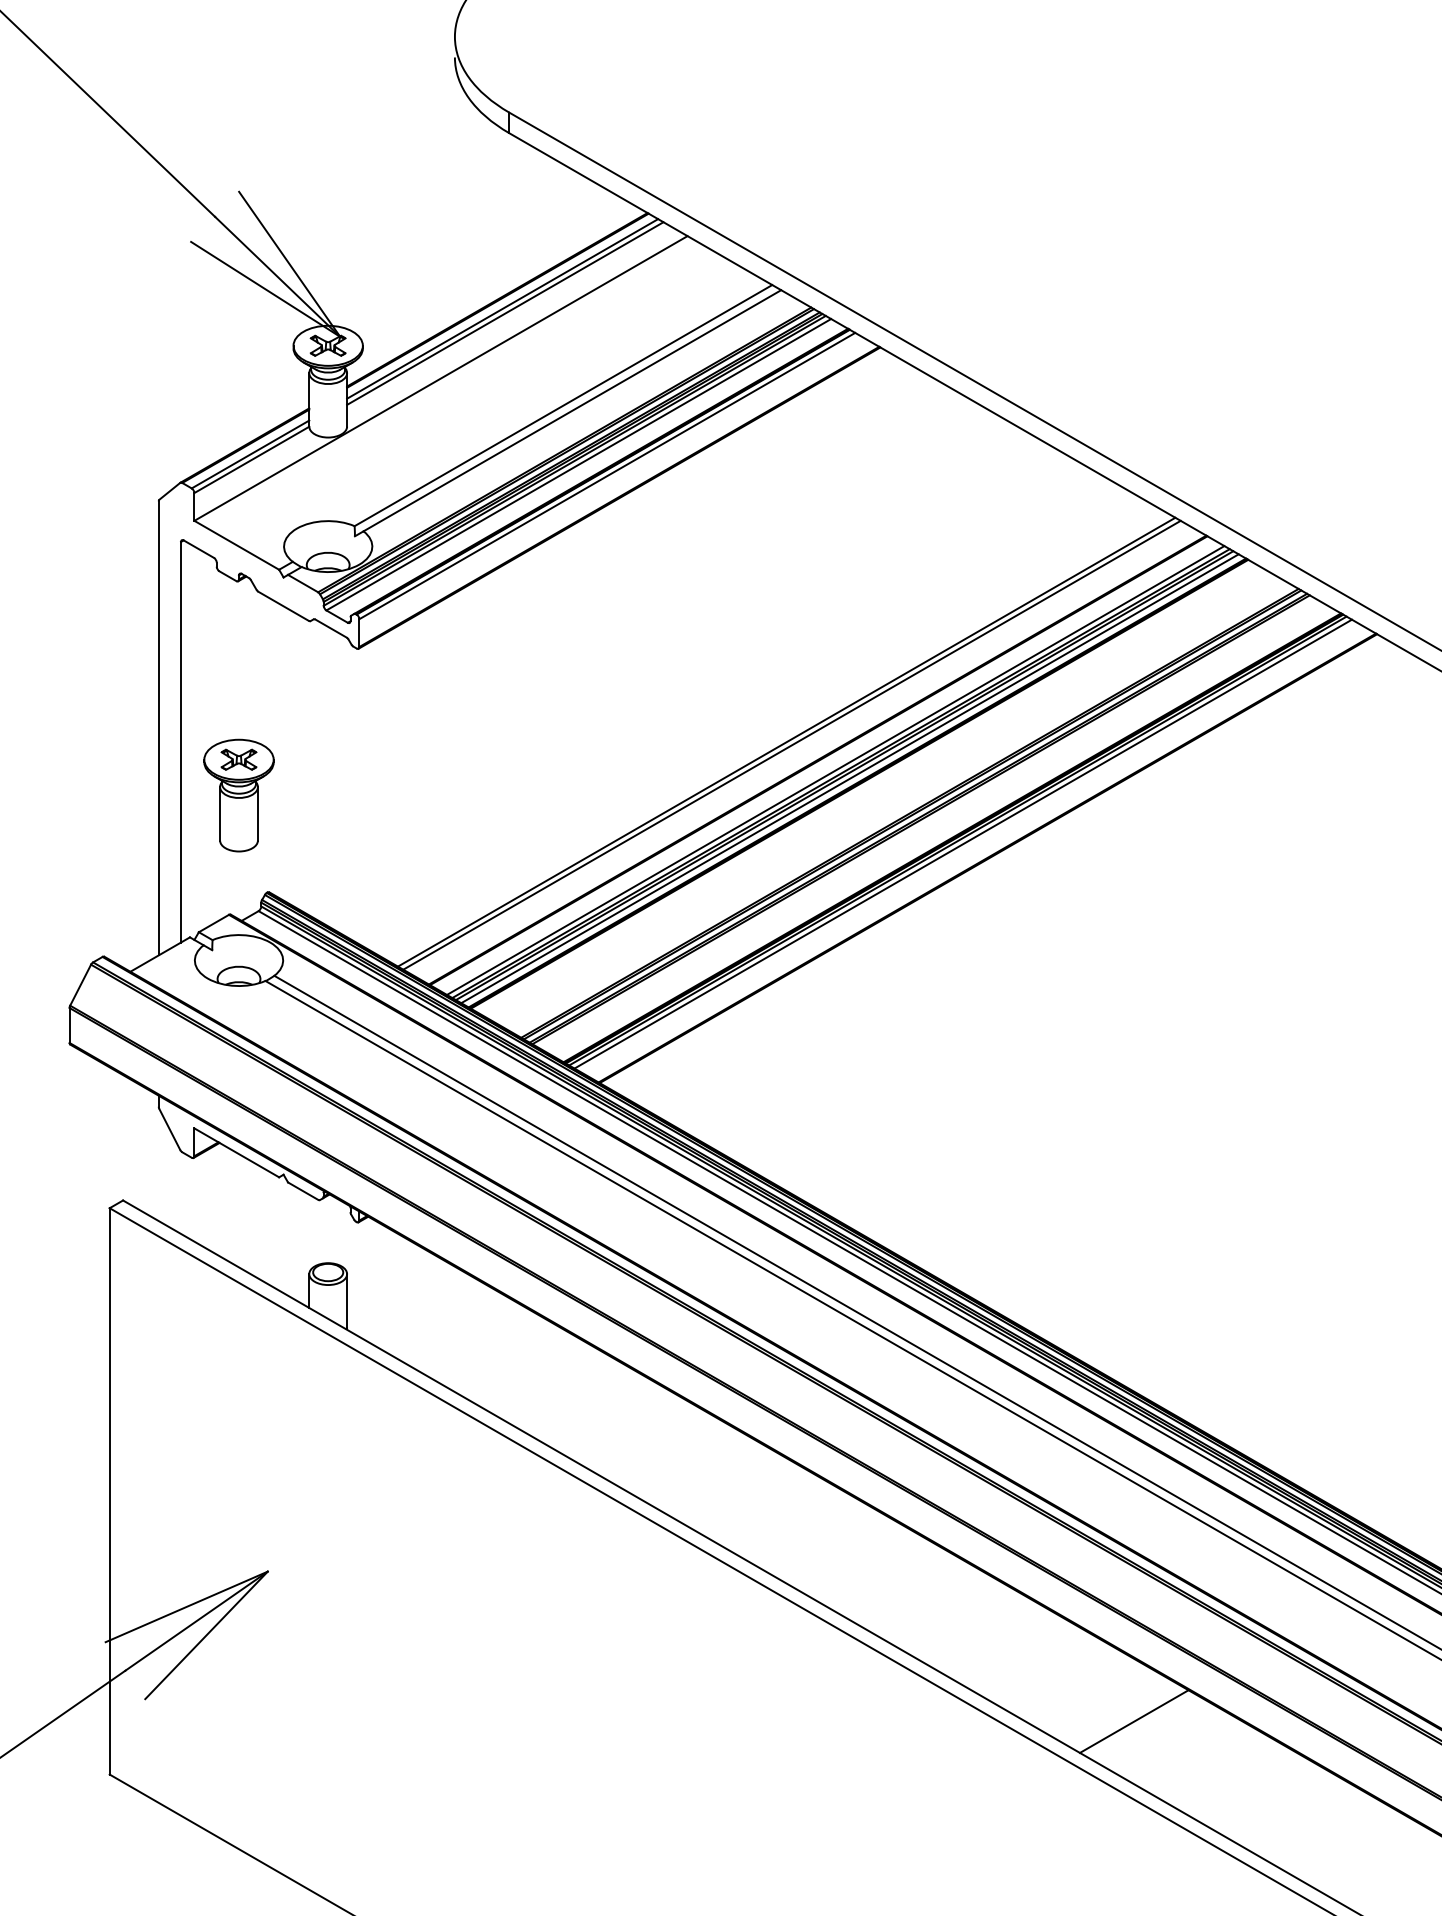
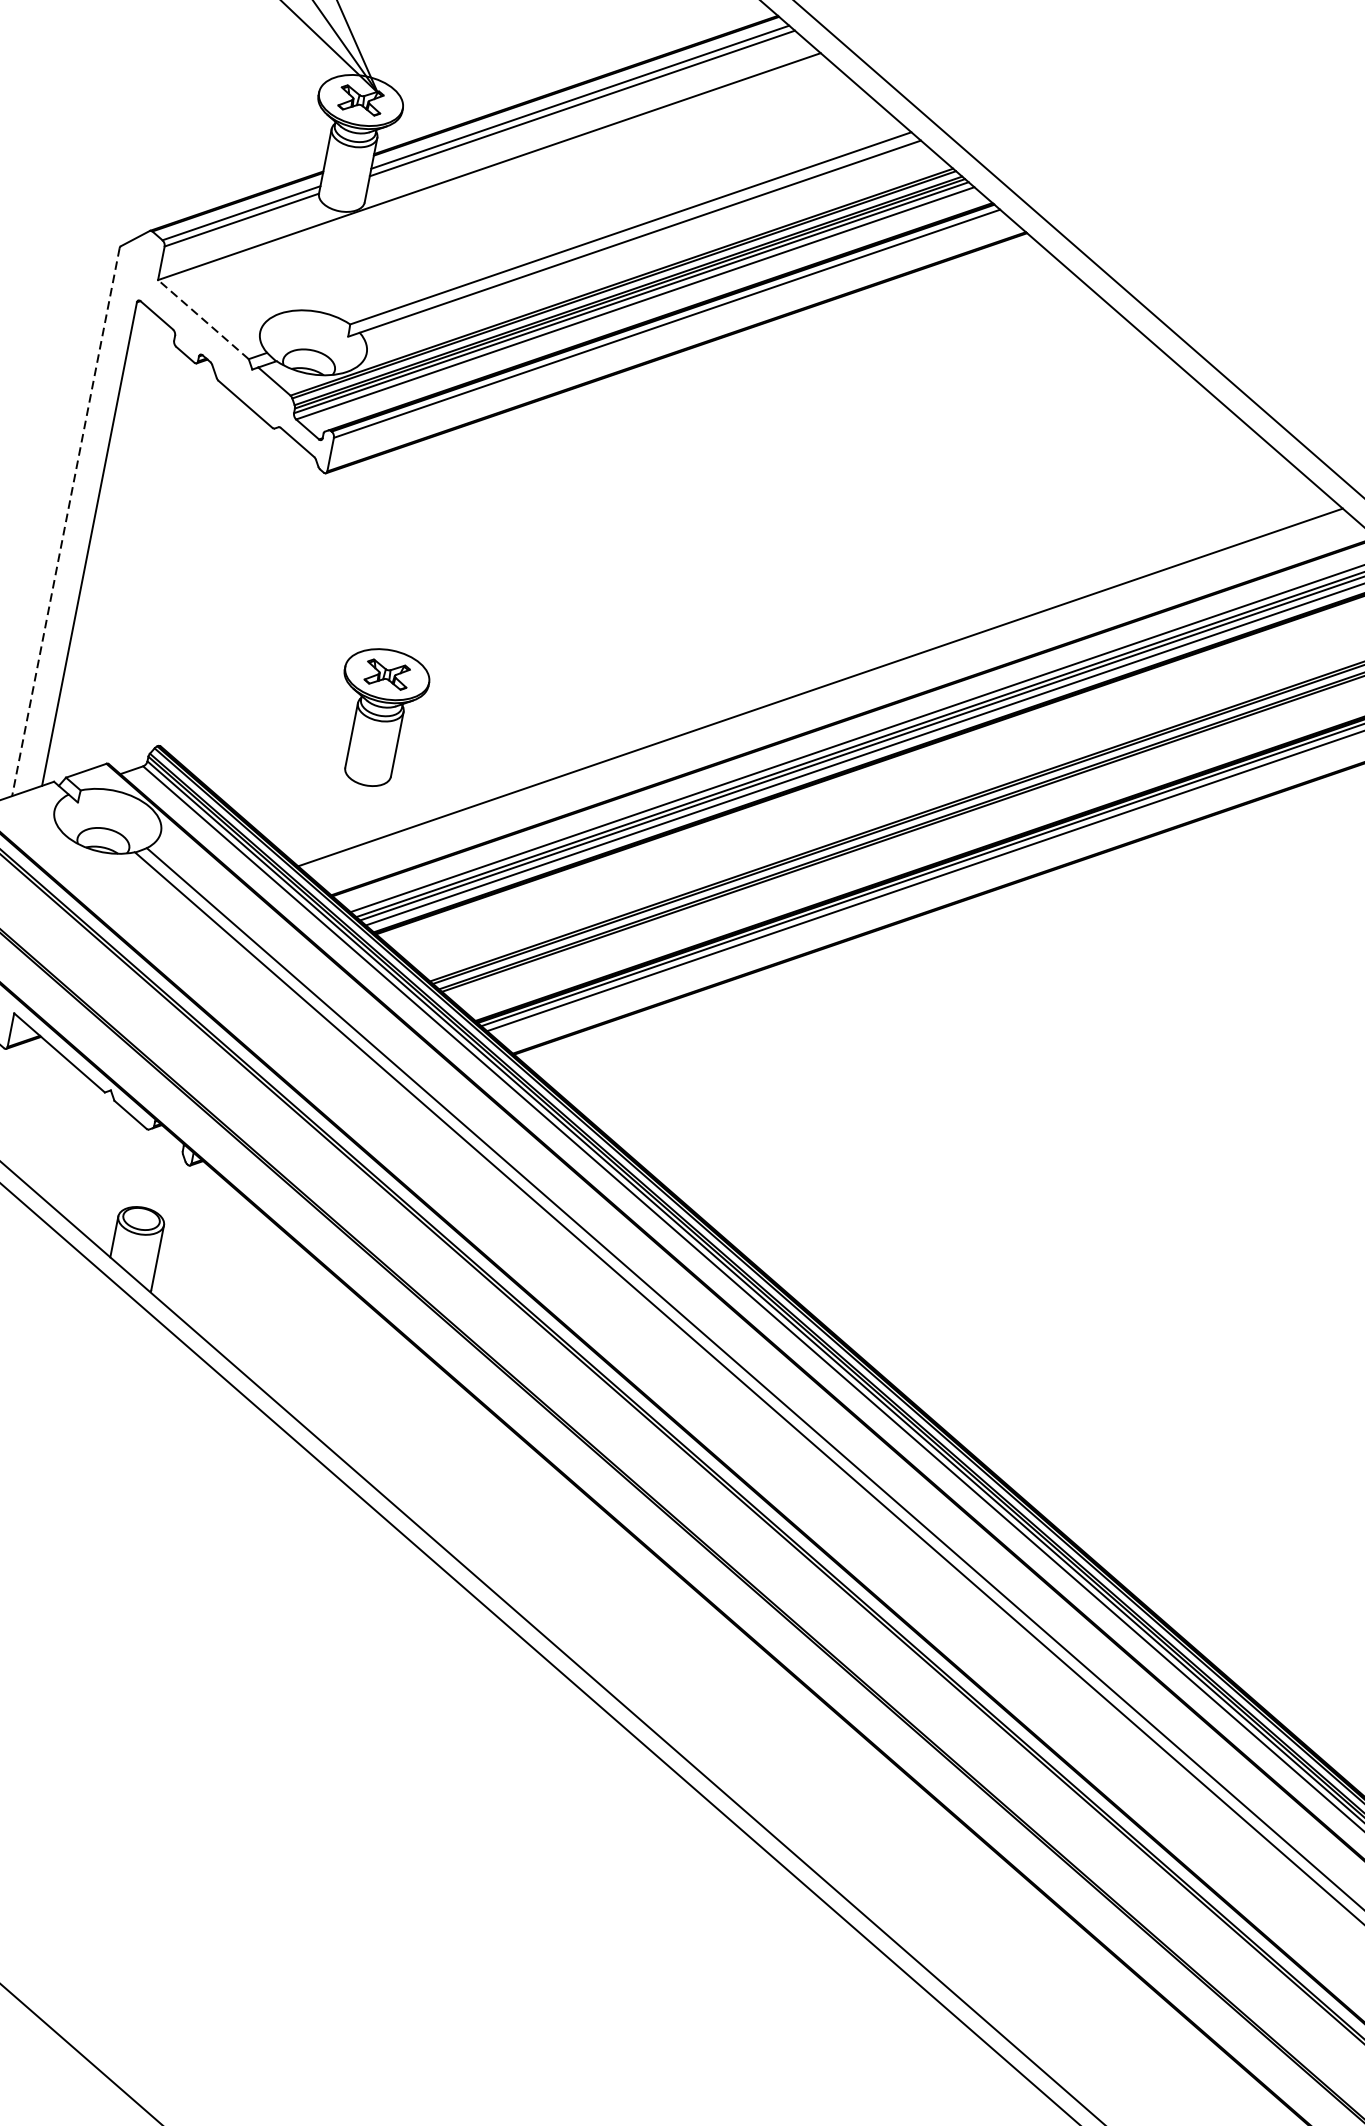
line: (236, 545) -> (203, 319), solid -> dashed
line: (158, 728) -> (65, 522), solid -> dashed
line: (791, 744) -> (825, 691), removed
part: (238, 795) -> (378, 717), moved
line: (1133, 1721) -> (1007, 1951), removed

